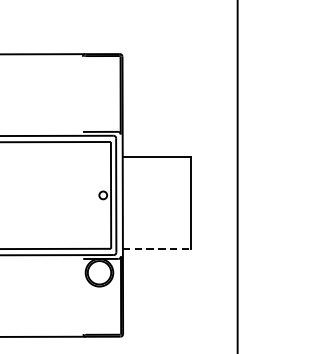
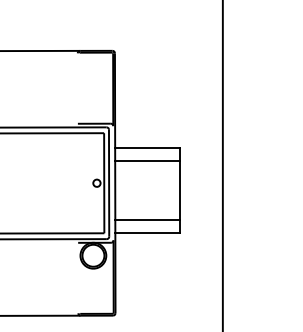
line: (157, 172) -> (147, 161), added
line: (157, 234) -> (147, 219), added
line: (157, 249) -> (147, 233), dashed -> solid

